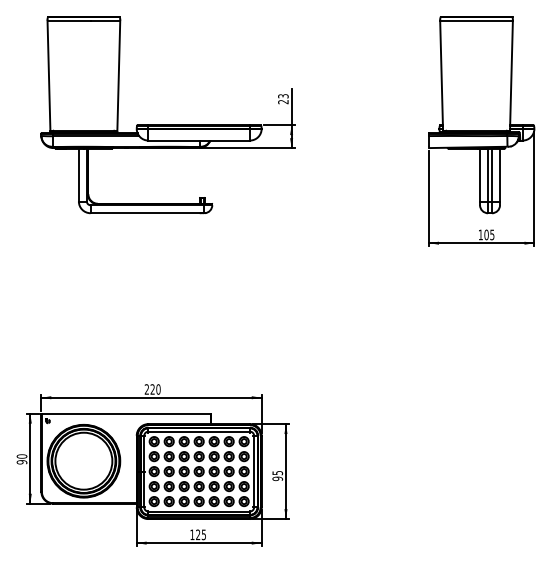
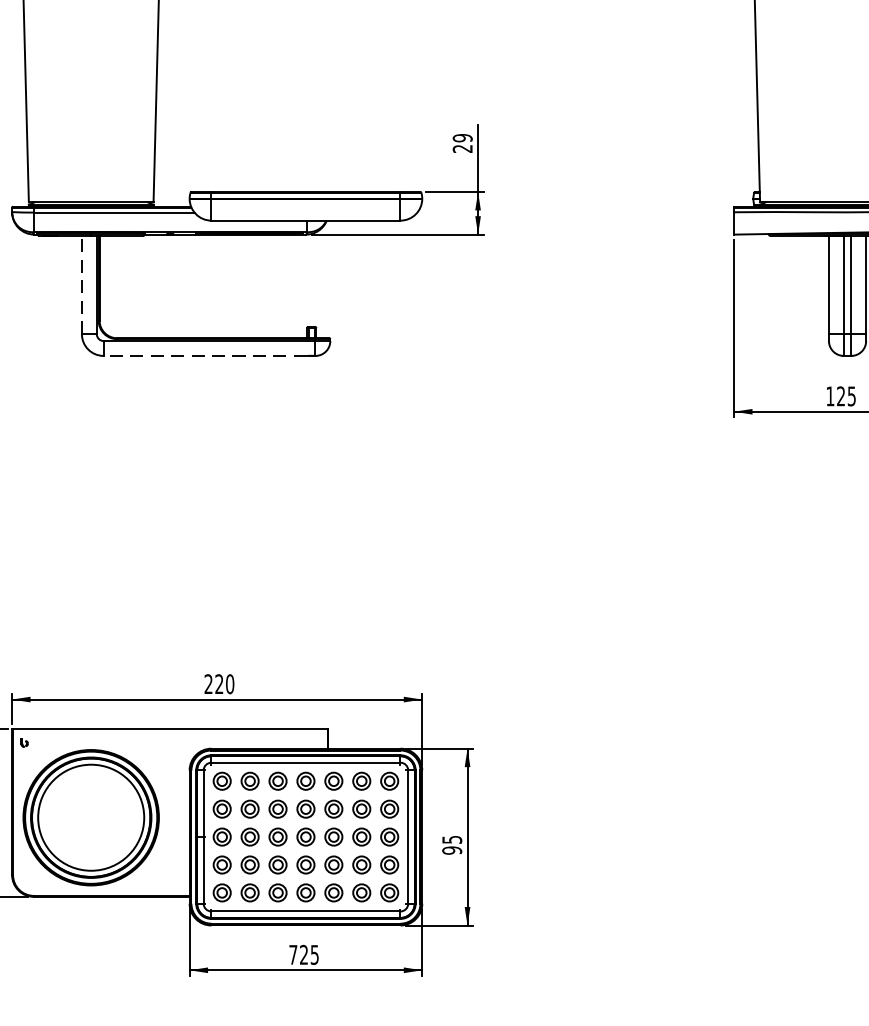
text: (283, 96) -> (462, 138), 23 -> 29
line: (78, 174) -> (81, 283), solid -> dashed
line: (145, 213) -> (205, 356), solid -> dashed
text: (486, 234) -> (840, 395), 105 -> 125
text: (192, 534) -> (293, 954), 125 -> 725

